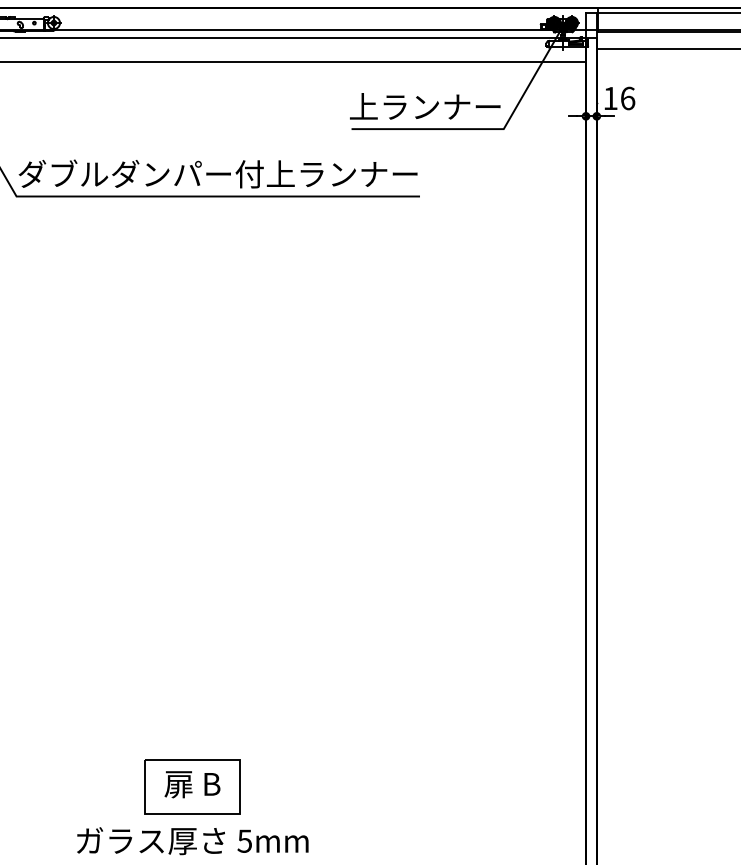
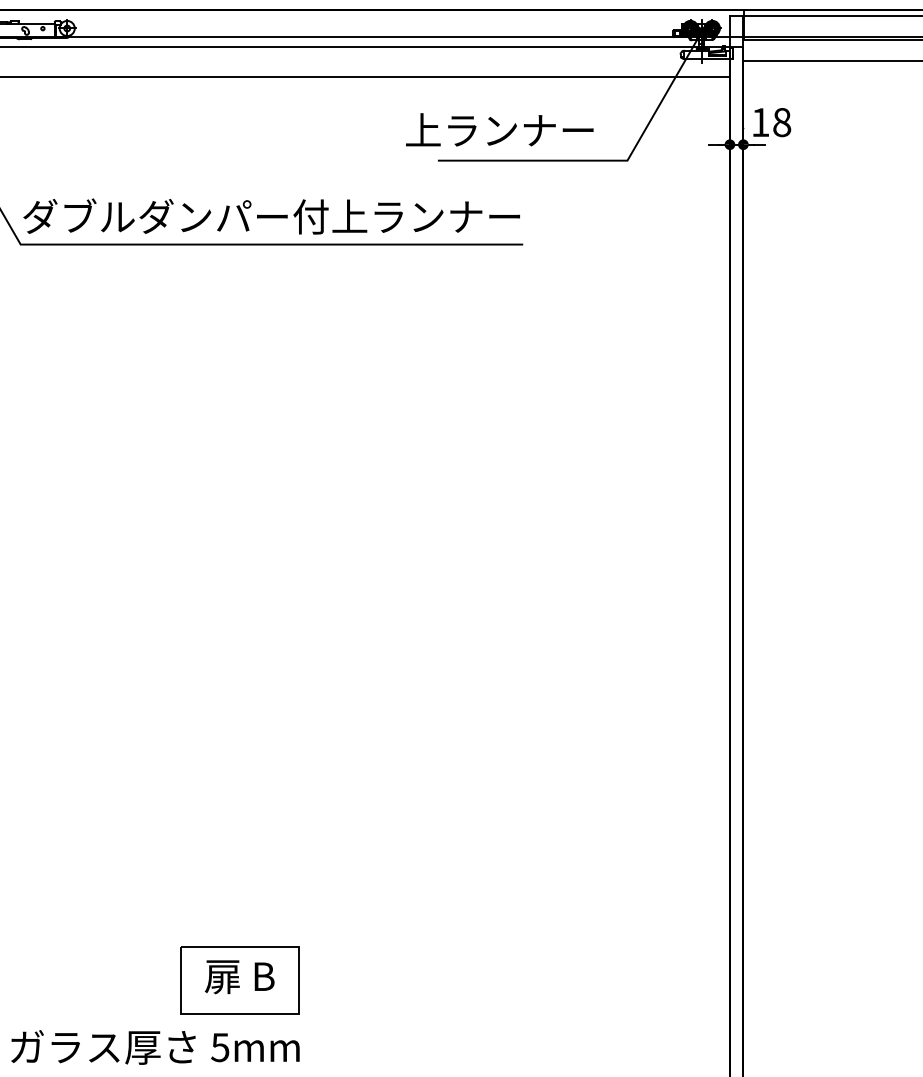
text: (627, 98) -> (781, 122), 16 -> 18
text: (425, 106) -> (500, 129), moved
text: (192, 841) -> (155, 1047), moved

